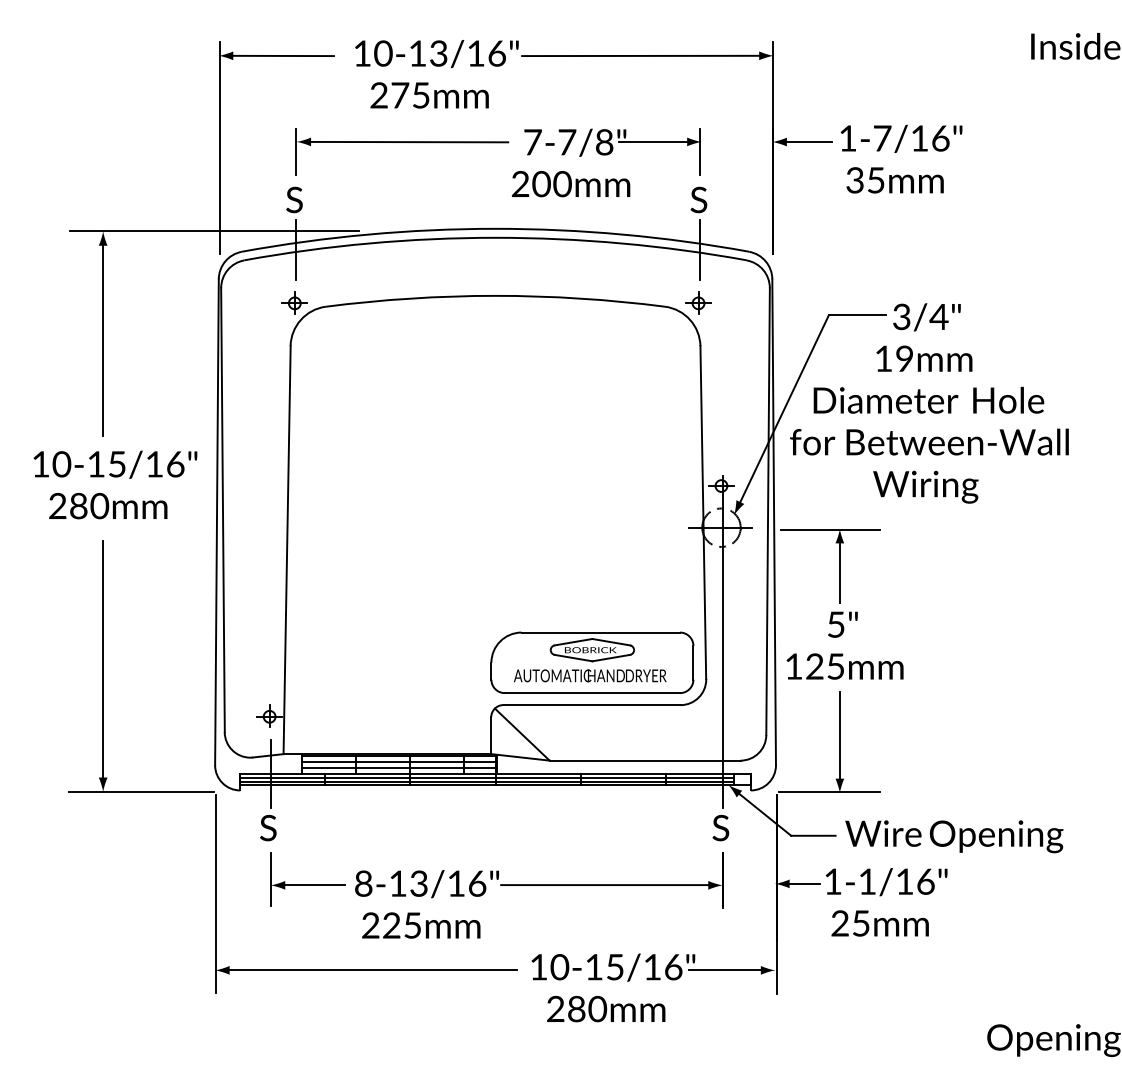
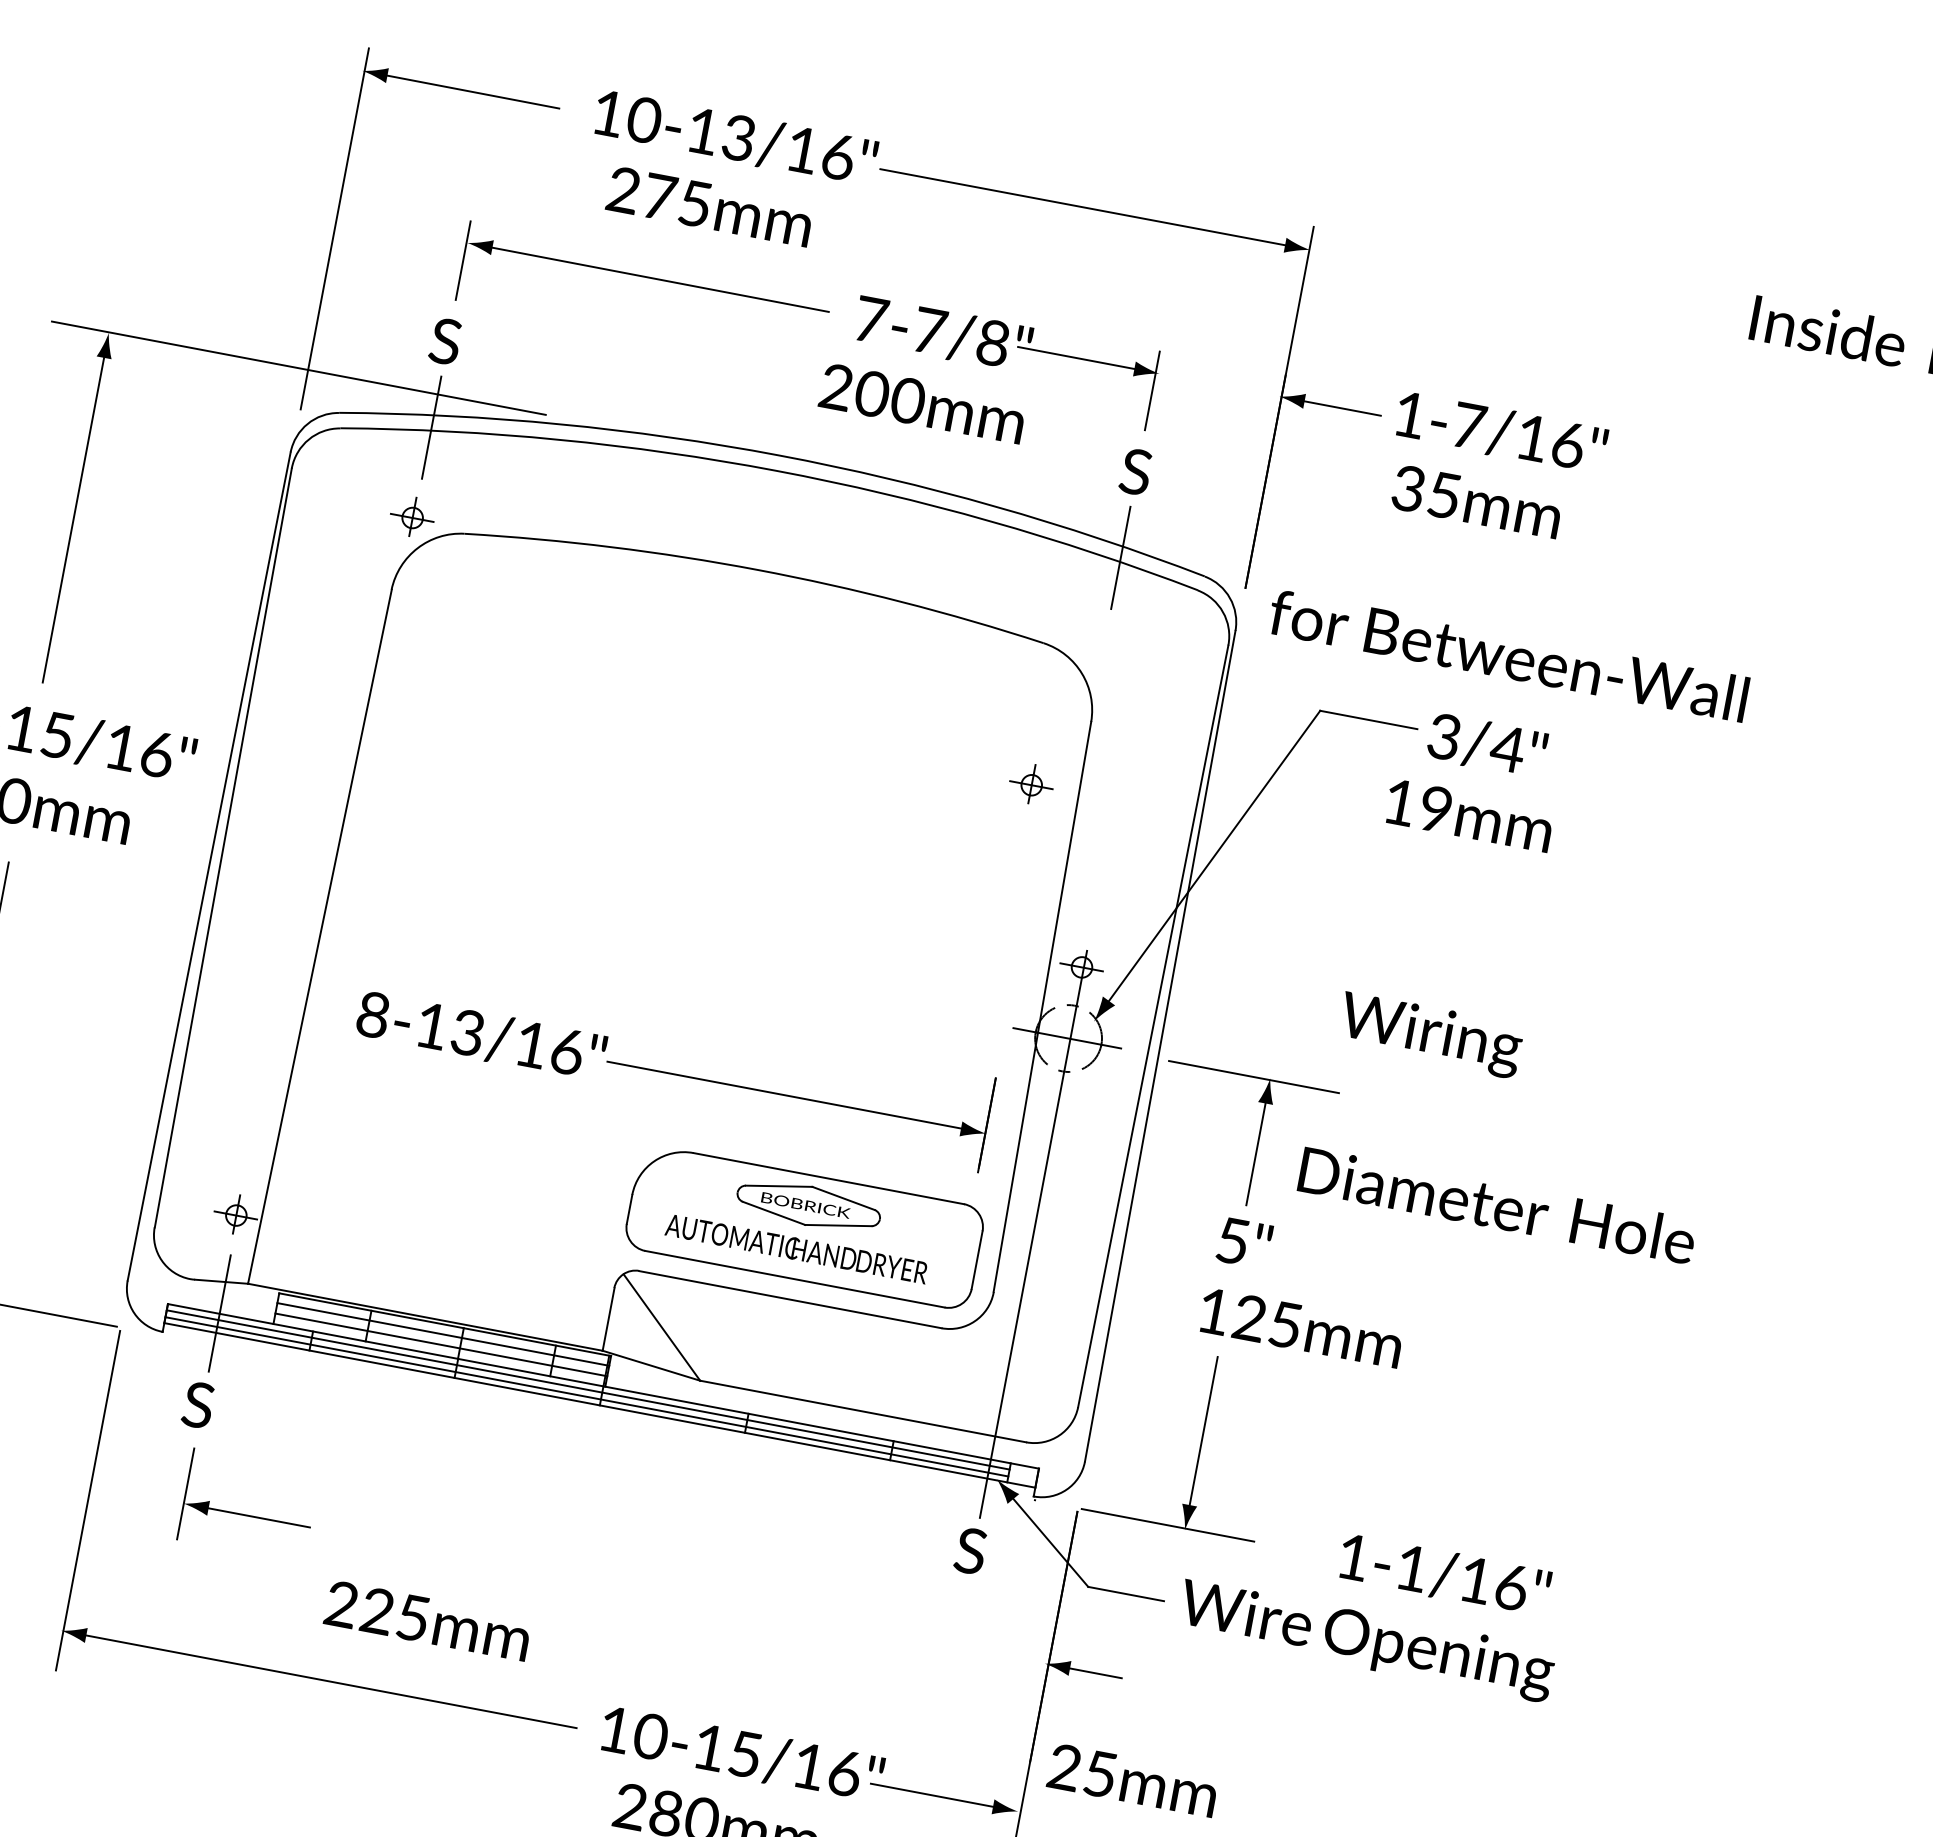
part: (698, 302) -> (1031, 783), moved
text: (928, 399) -> (1496, 1203), moved
text: (929, 441) -> (1508, 654), moved
text: (844, 666) -> (1300, 1327), moved
part: (539, 880) -> (674, 1066), moved
text: (886, 882) -> (1444, 1575), moved
text: (879, 923) -> (1131, 1780), moved

